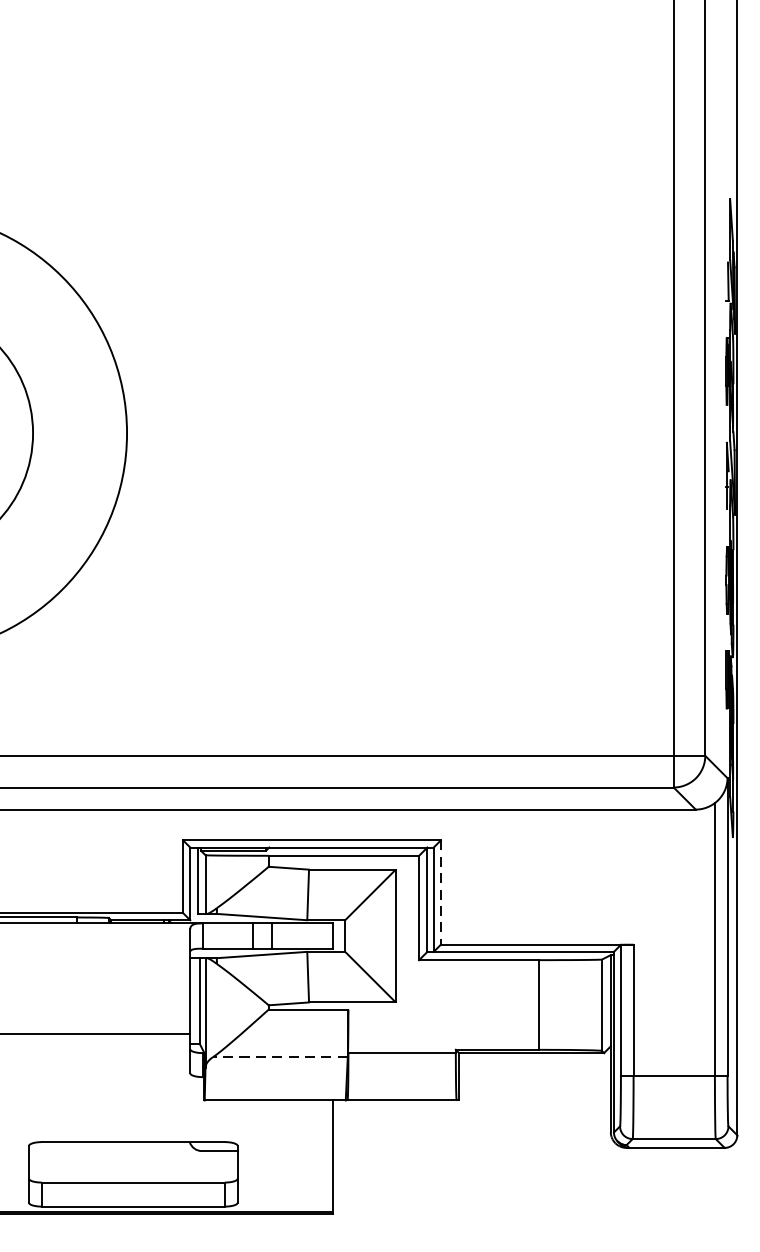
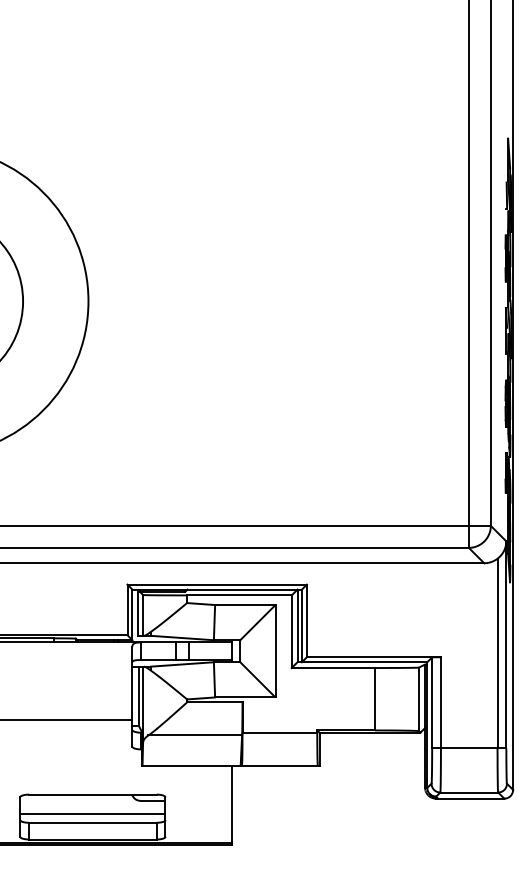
line: (440, 893) -> (306, 621), dashed -> solid
line: (280, 1057) -> (195, 735), dashed -> solid
line: (132, 1170) -> (92, 814), added

